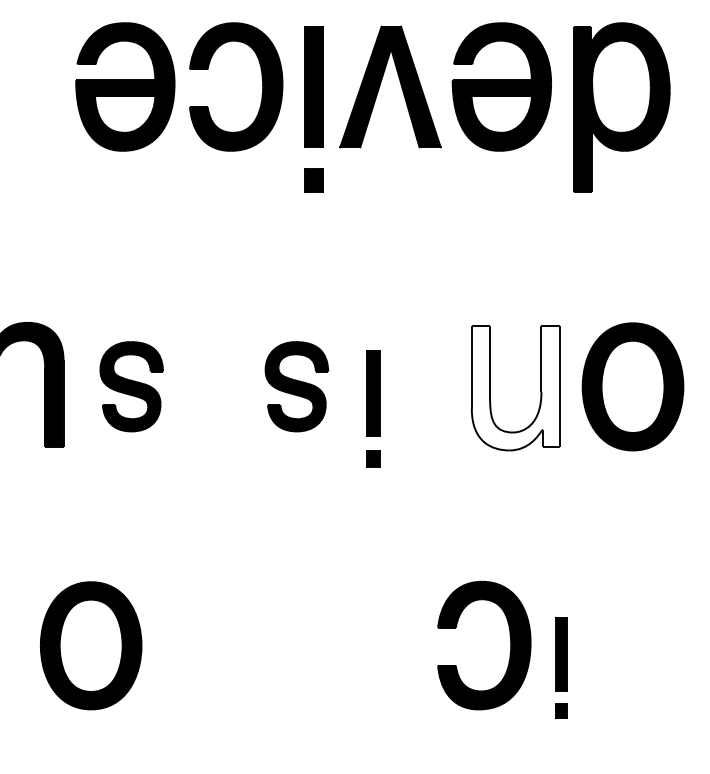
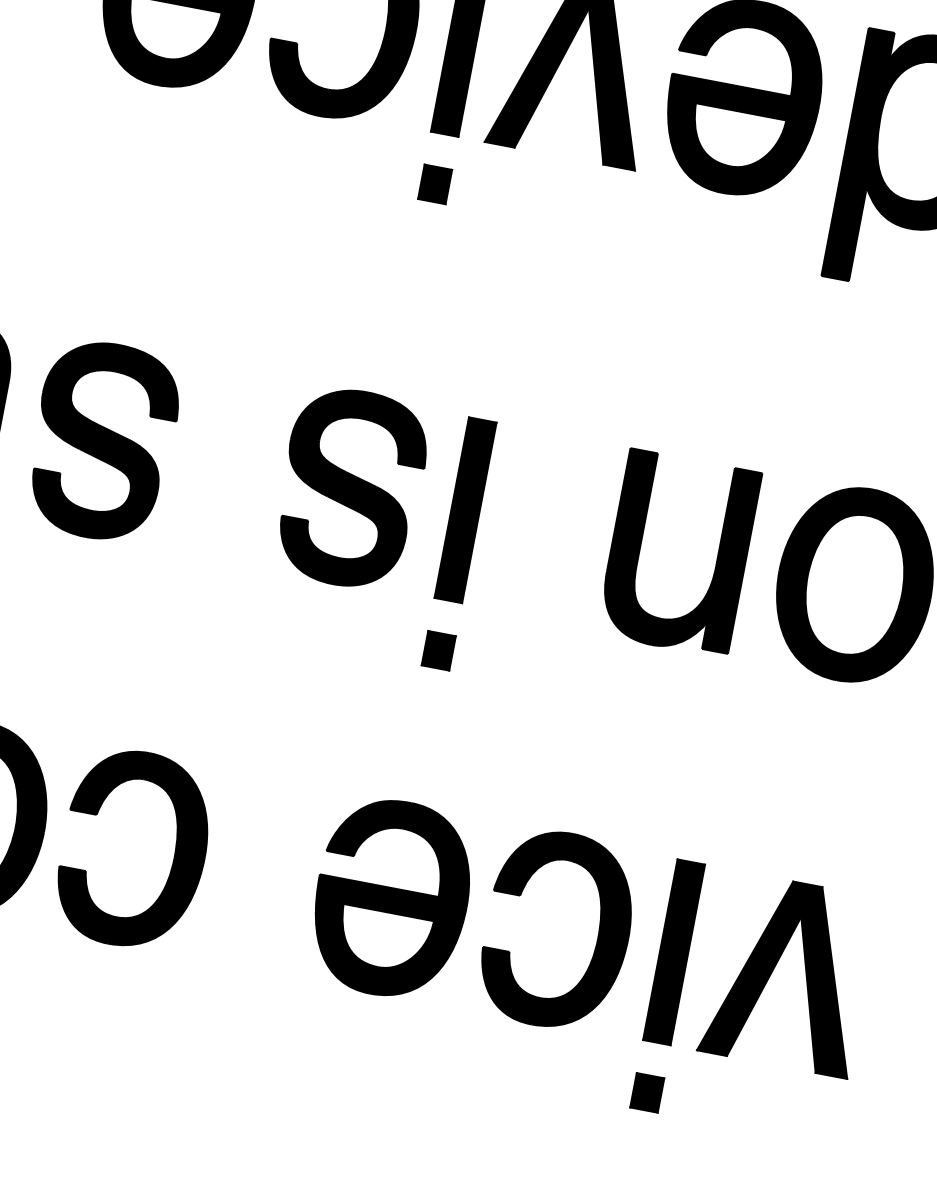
part: (131, 386) -> (103, 440), size x1.43
part: (296, 386) -> (350, 488), size x1.43
fill: (515, 388) -> (678, 553), added
part: (372, 408) -> (458, 542), size x1.43
part: (629, 642) -> (776, 967), added
part: (227, 645) -> (172, 856), added
part: (373, 645) -> (391, 898), added
part: (561, 667) -> (667, 985), size x1.67

